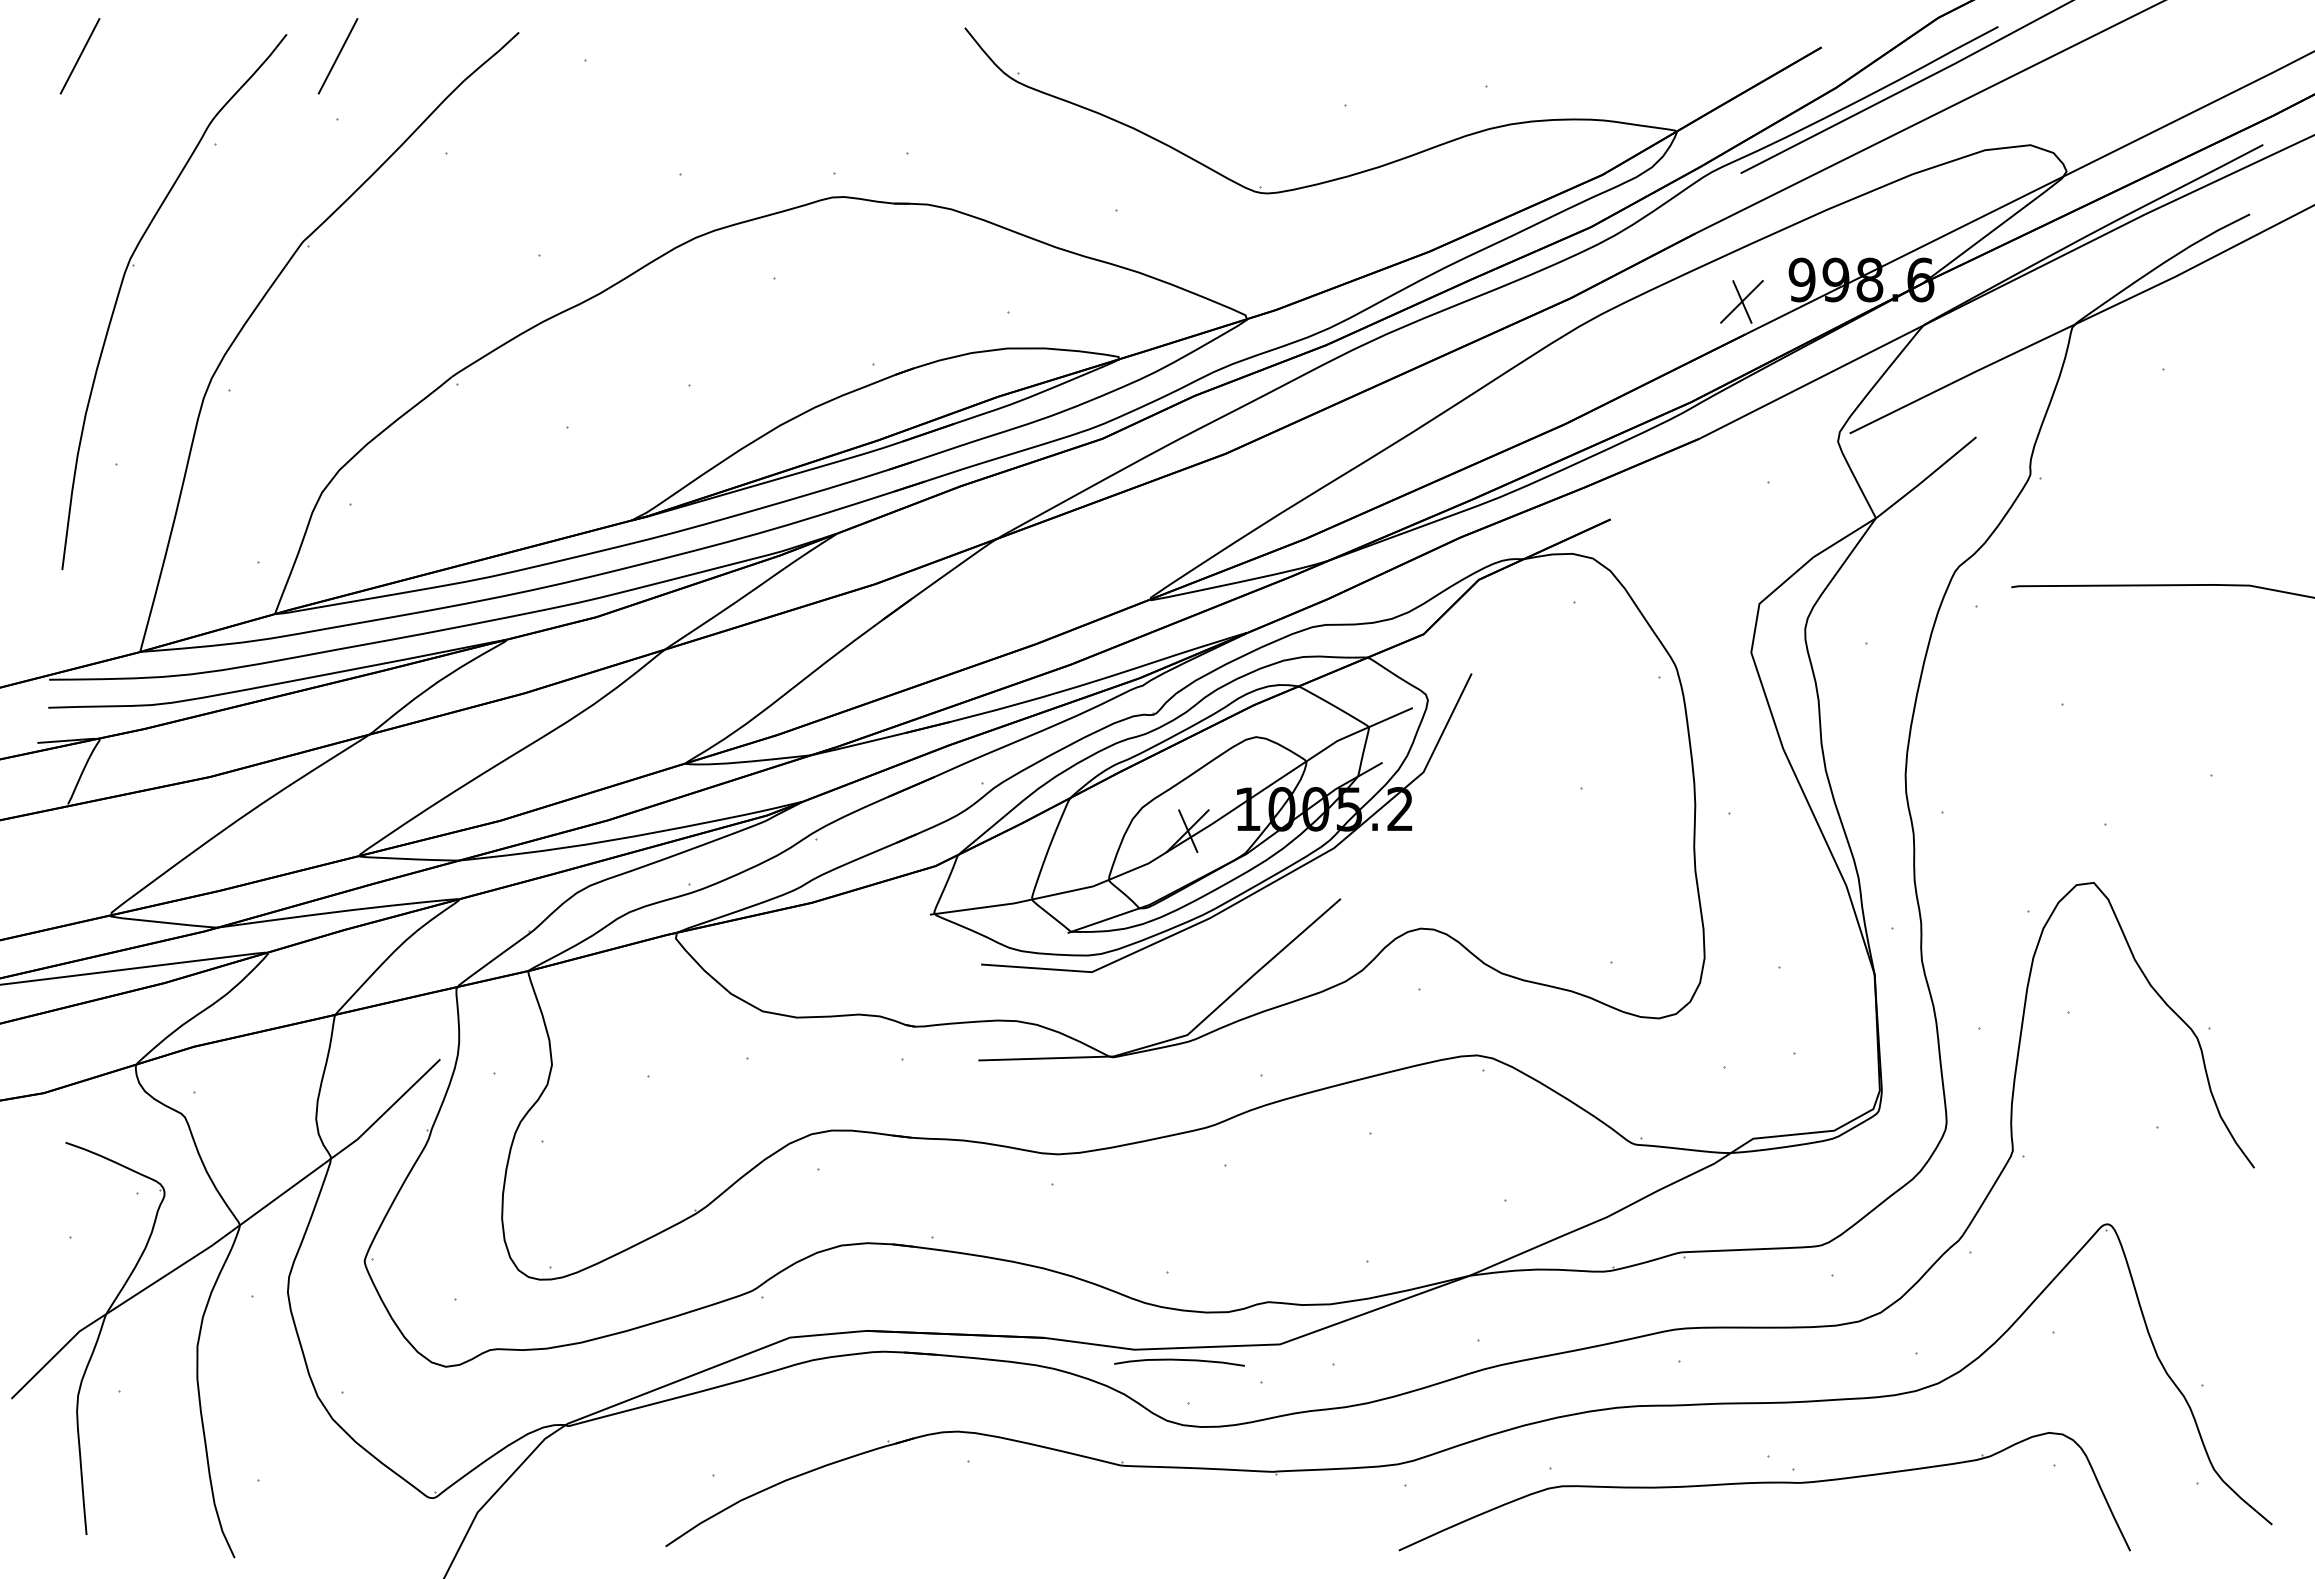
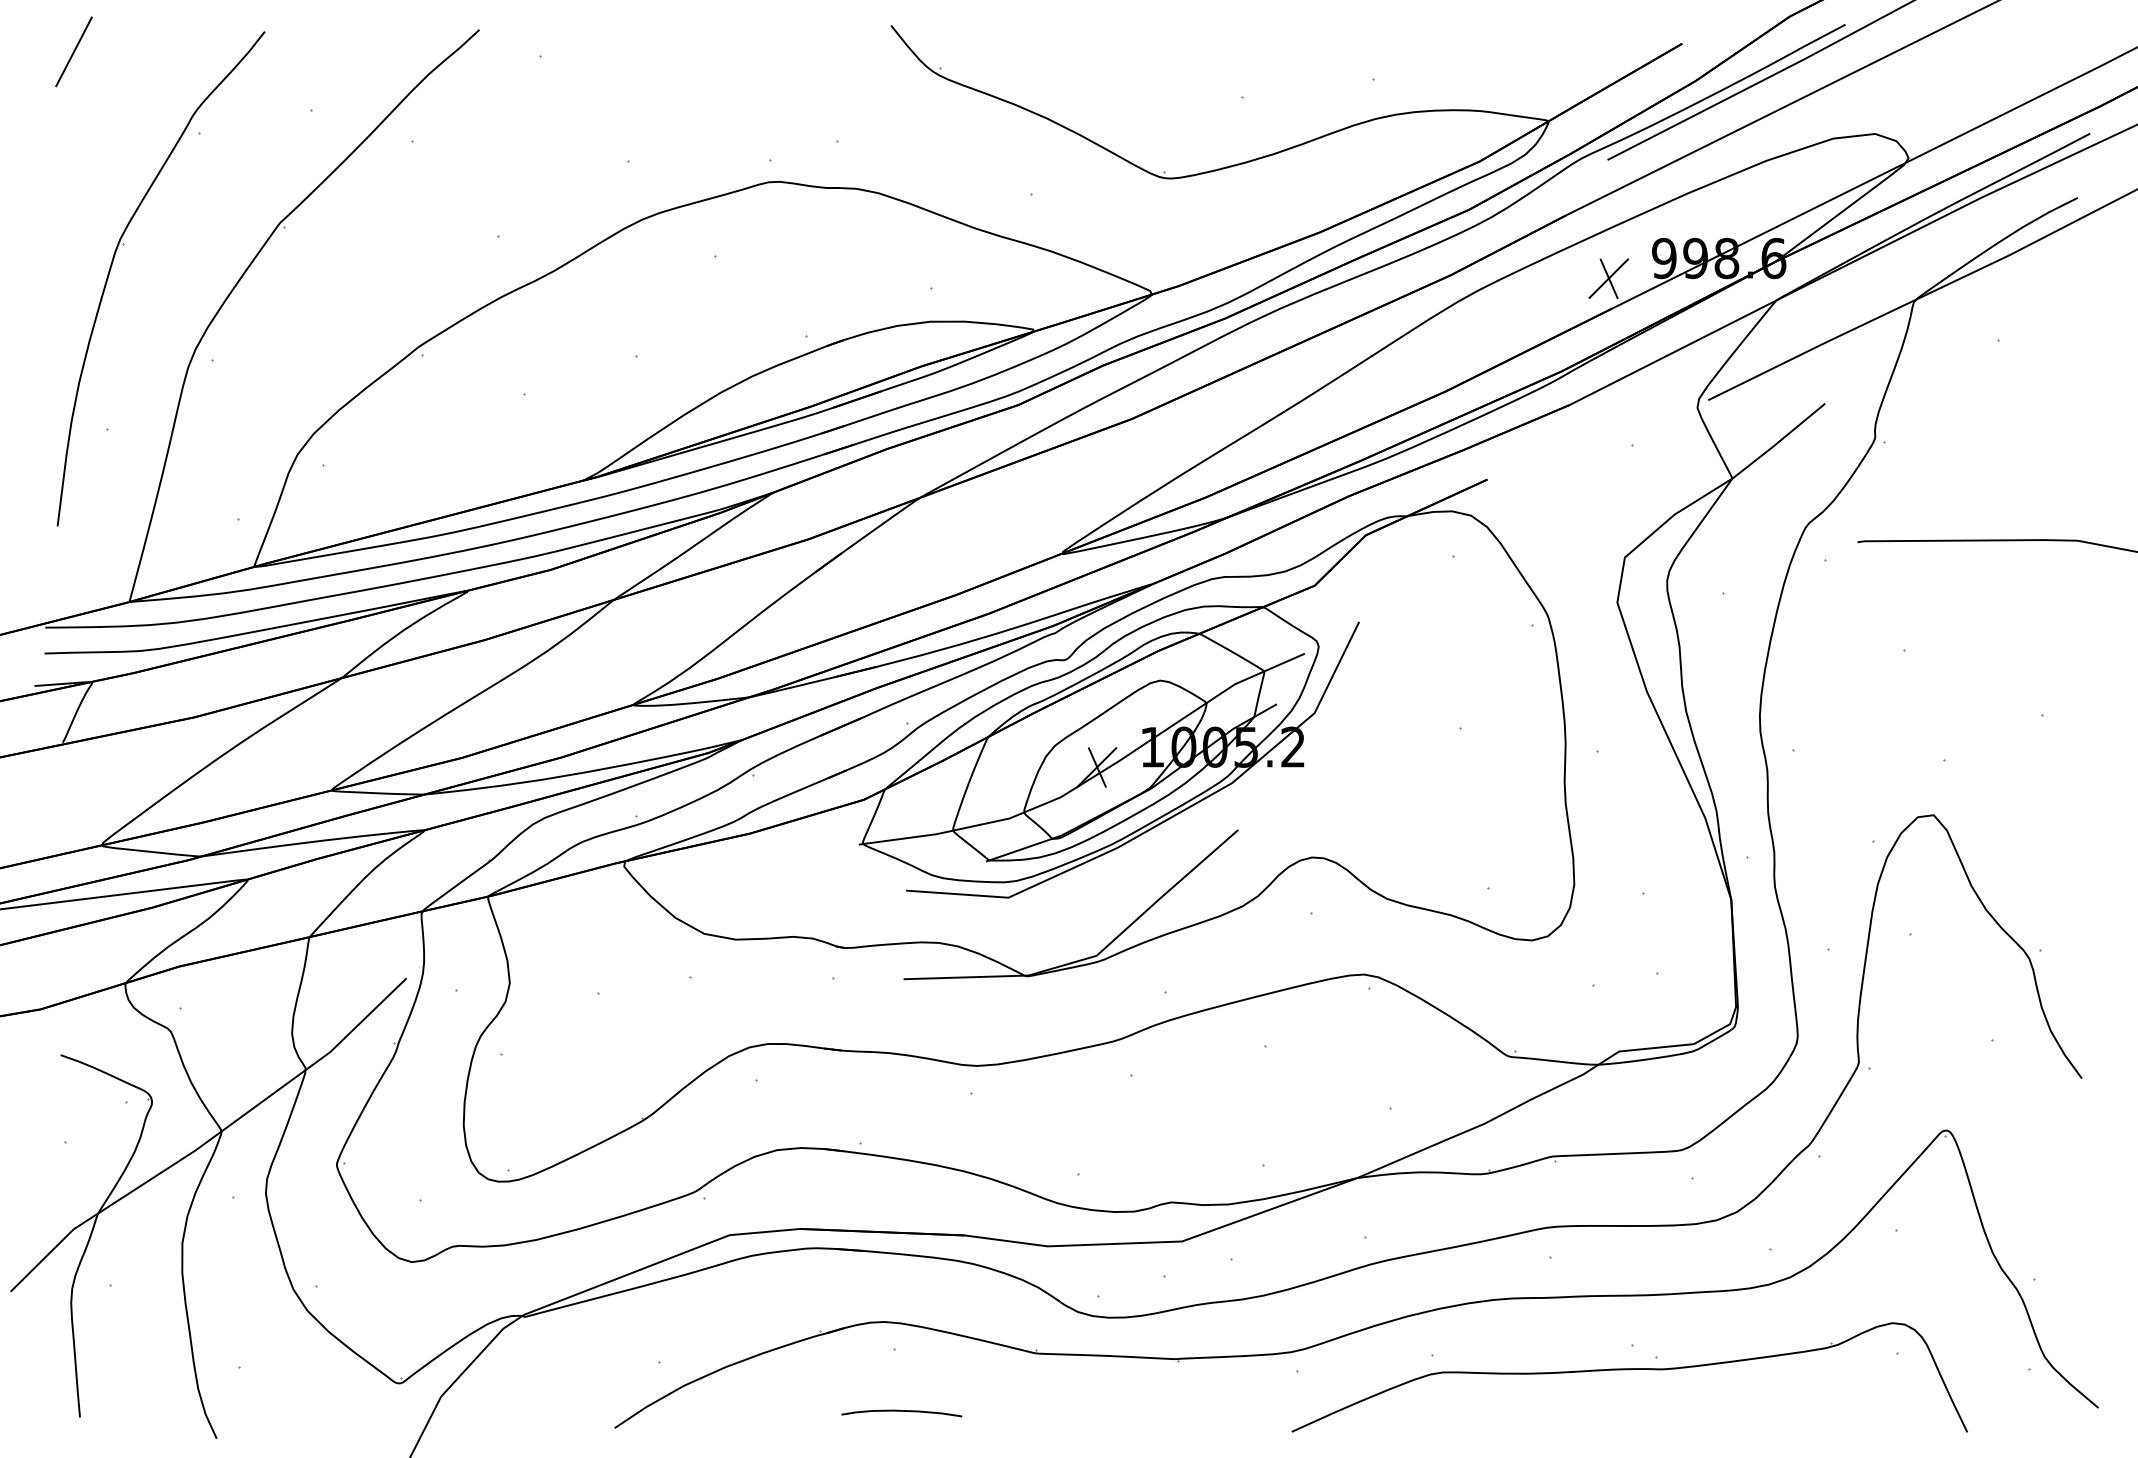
line: (337, 56) -> (311, 52), removed
curve: (1179, 1360) -> (901, 1411), moved

